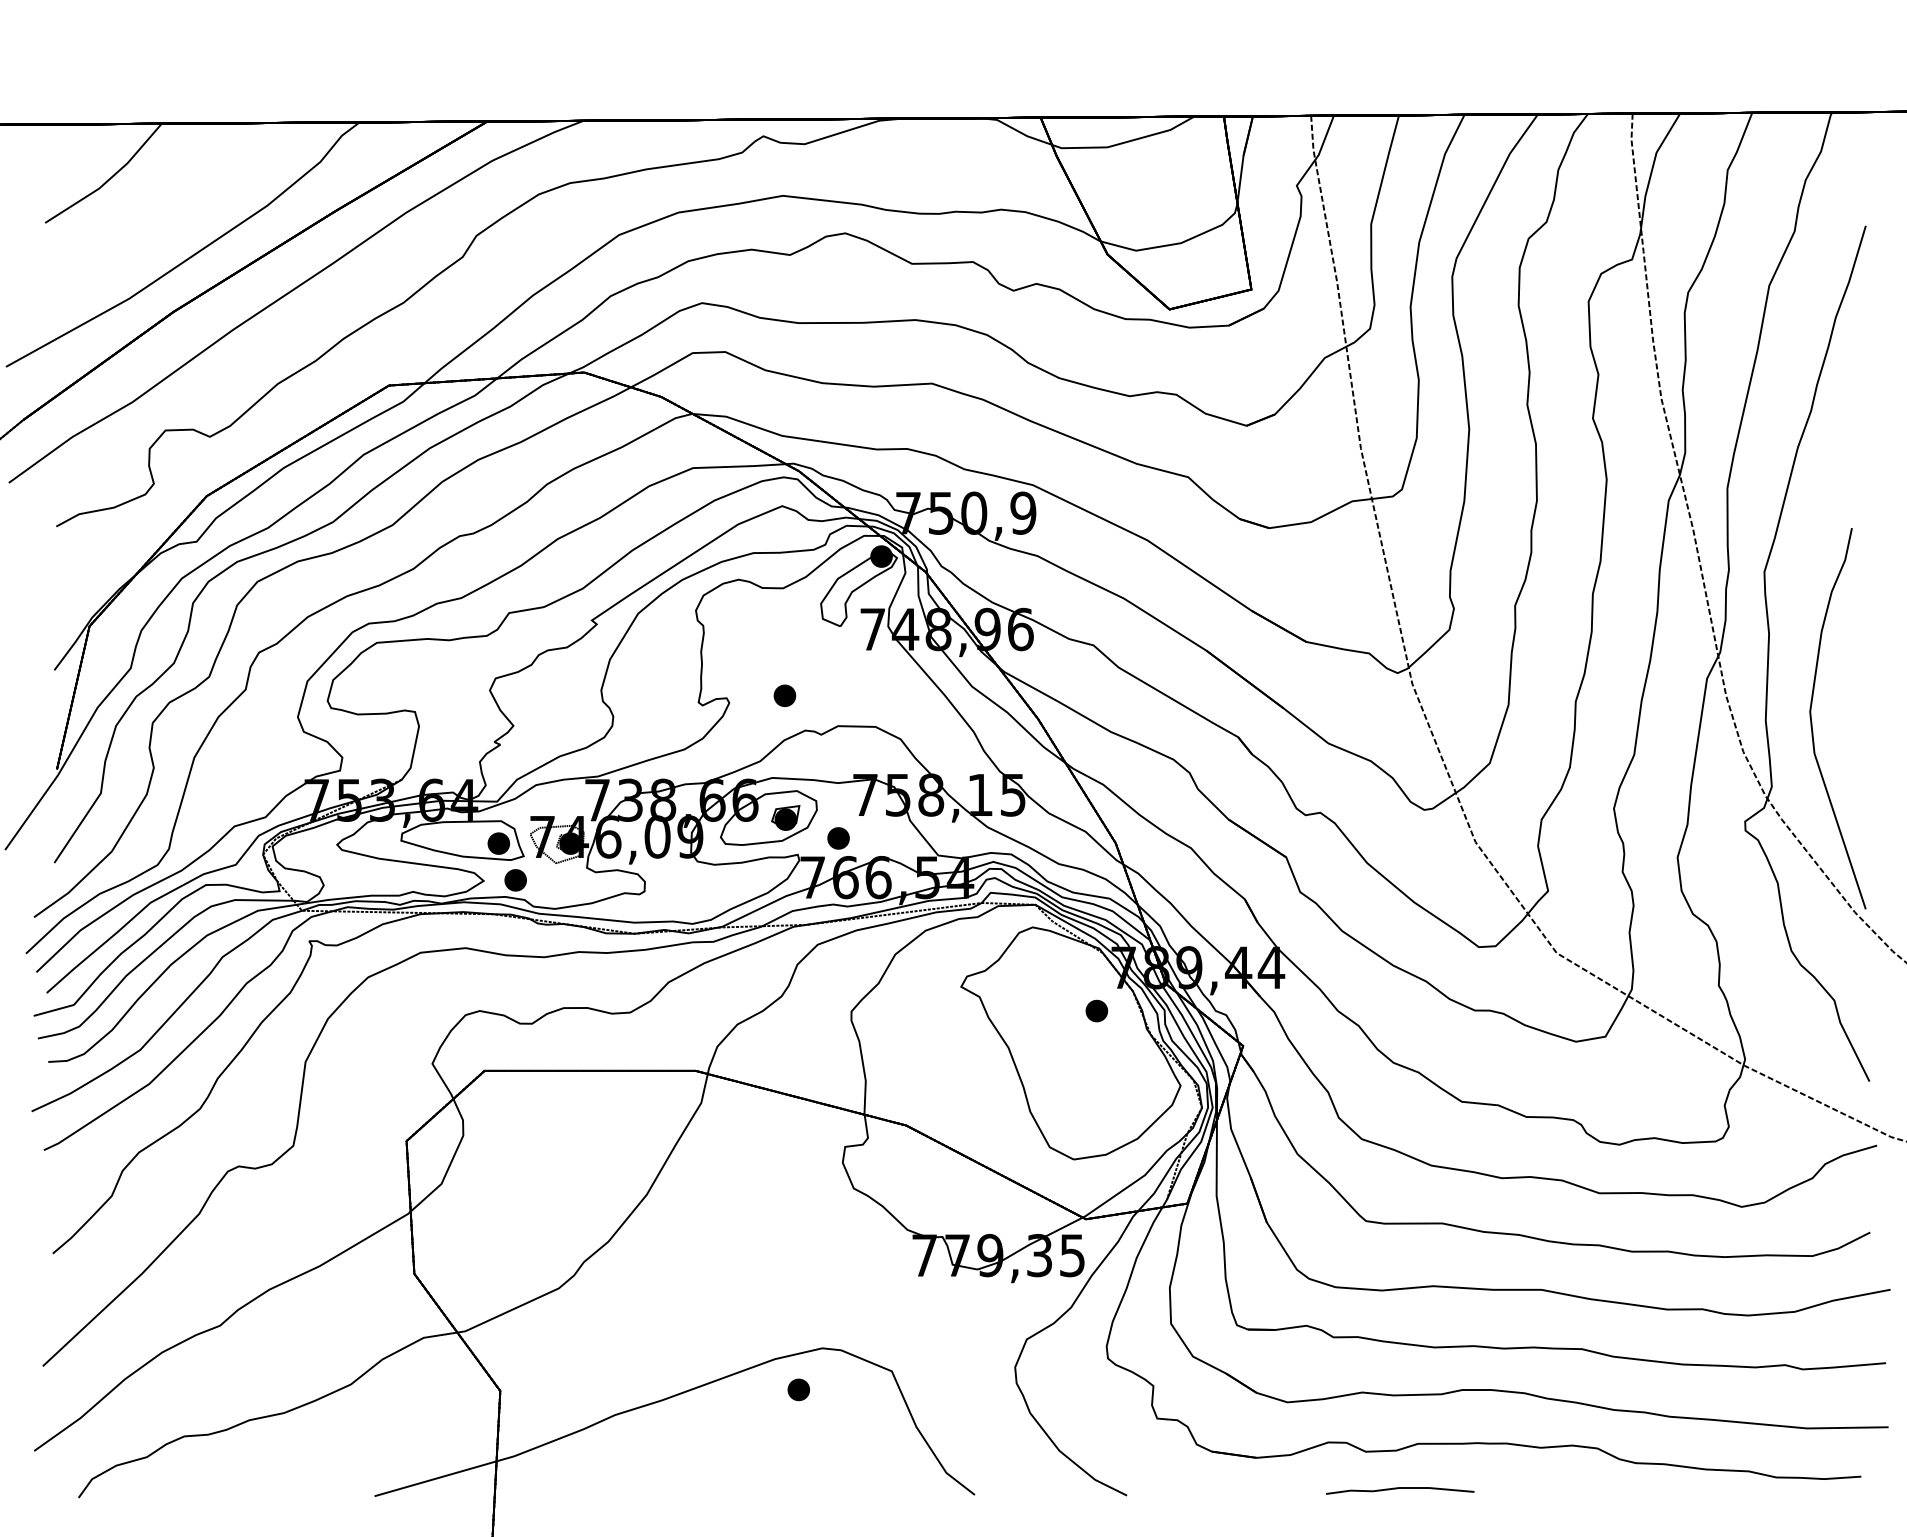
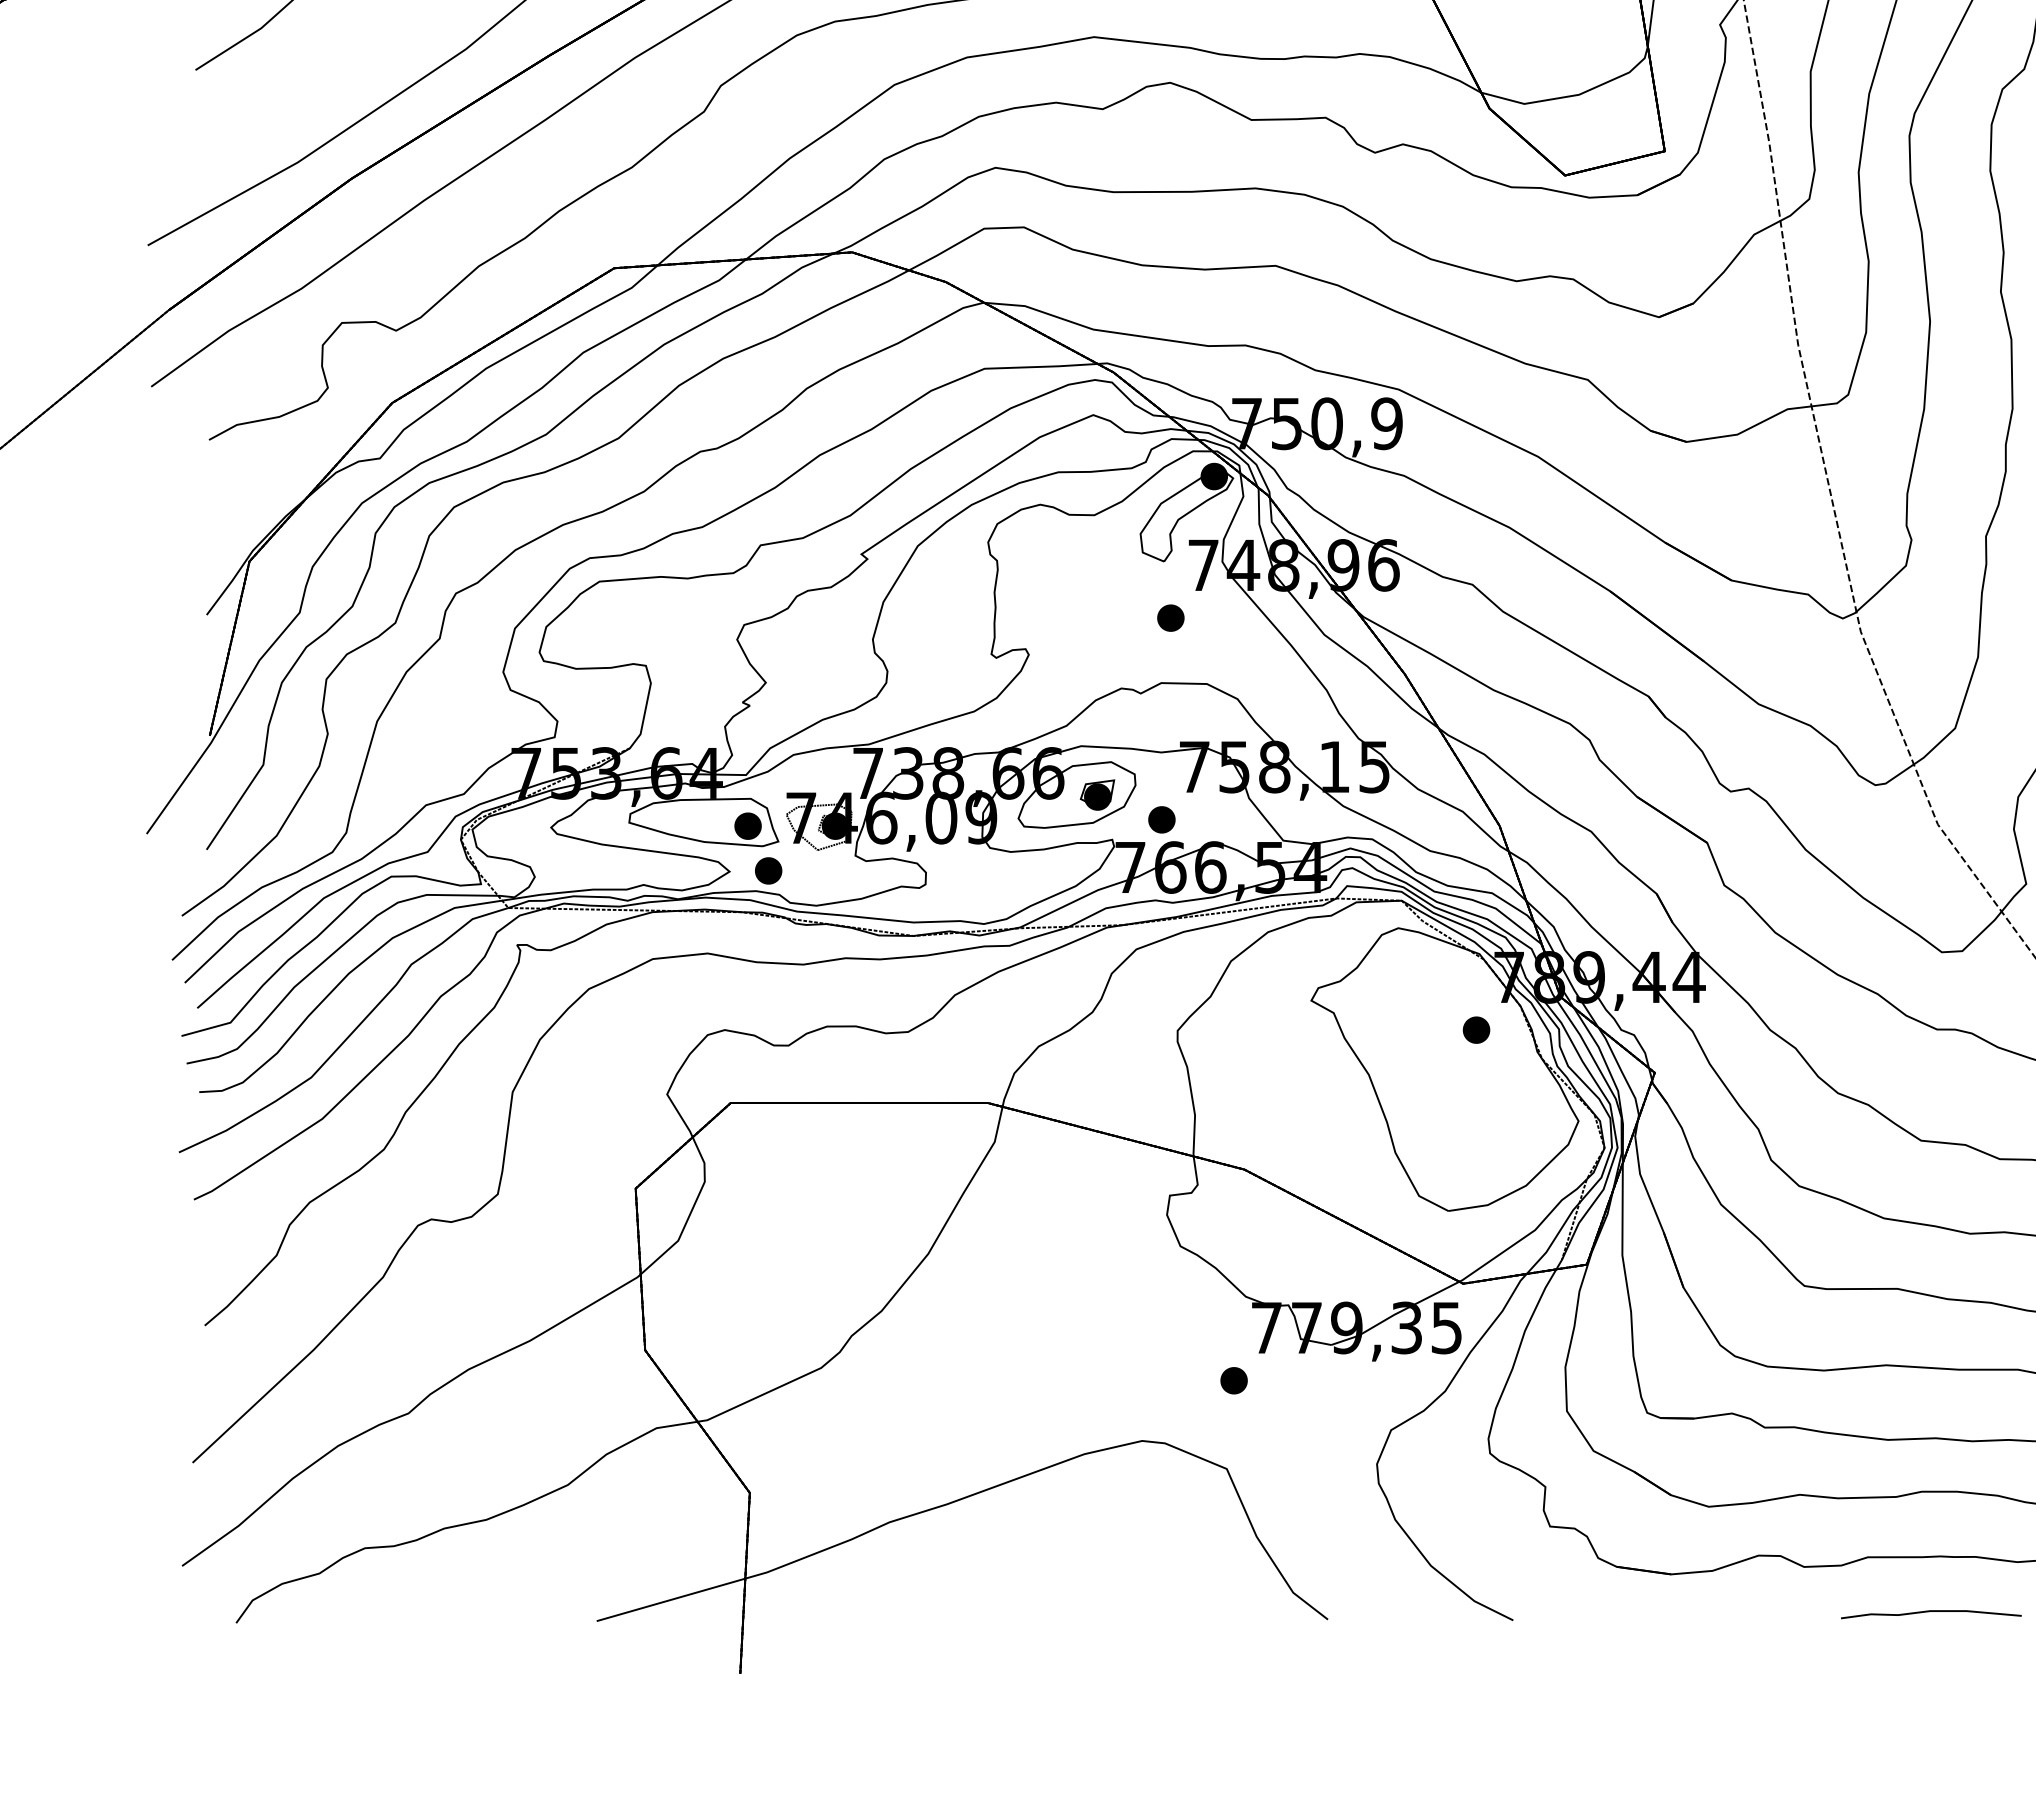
part: (784, 695) -> (1170, 617), moved
part: (798, 1389) -> (1233, 1380), moved
curve: (1400, 1488) -> (1931, 1611), moved

